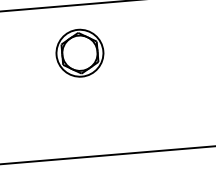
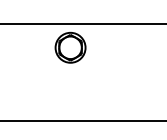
part: (79, 52) -> (70, 47), moved

